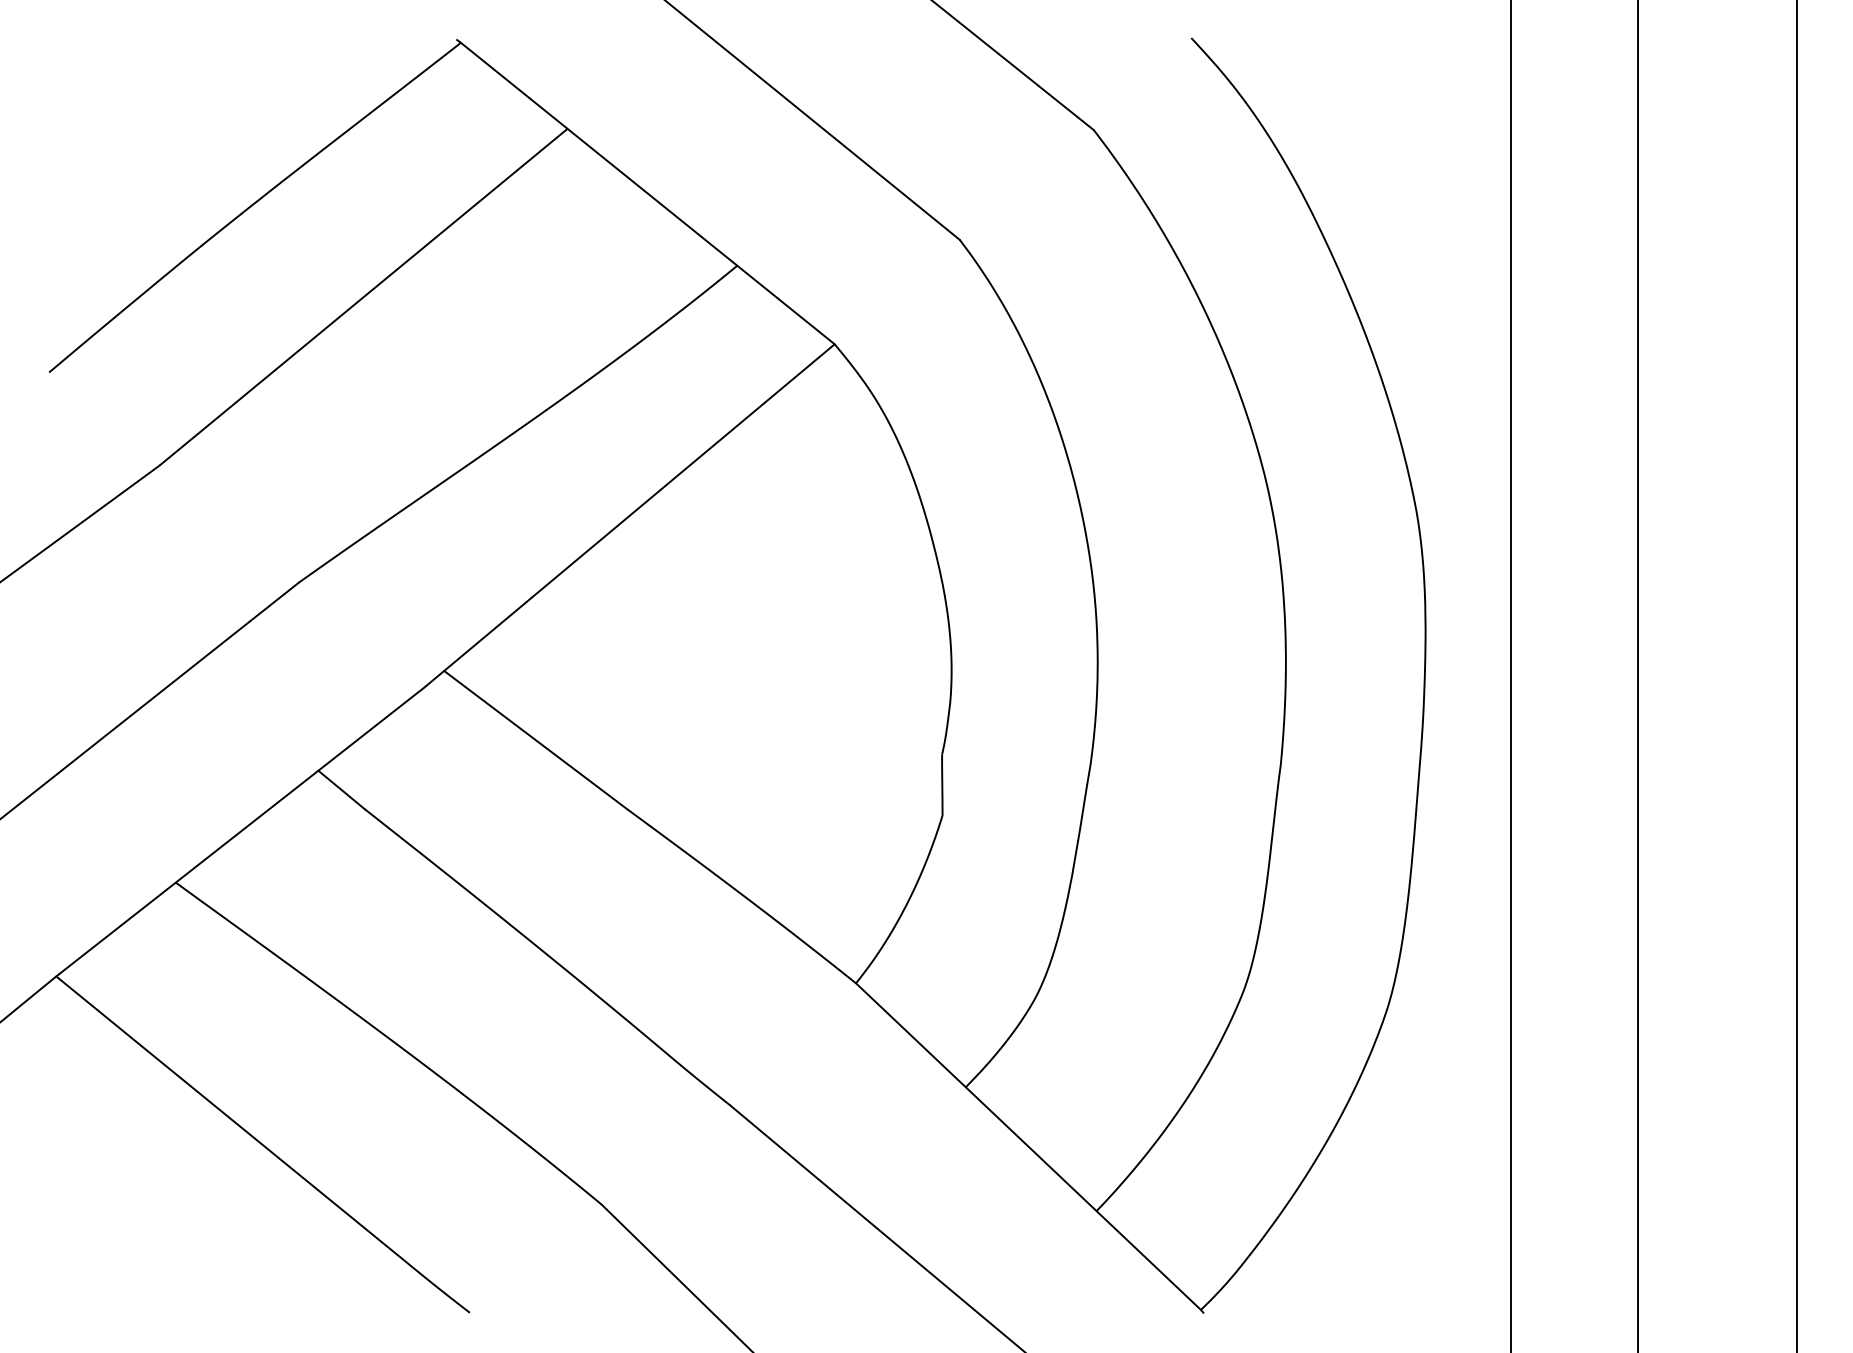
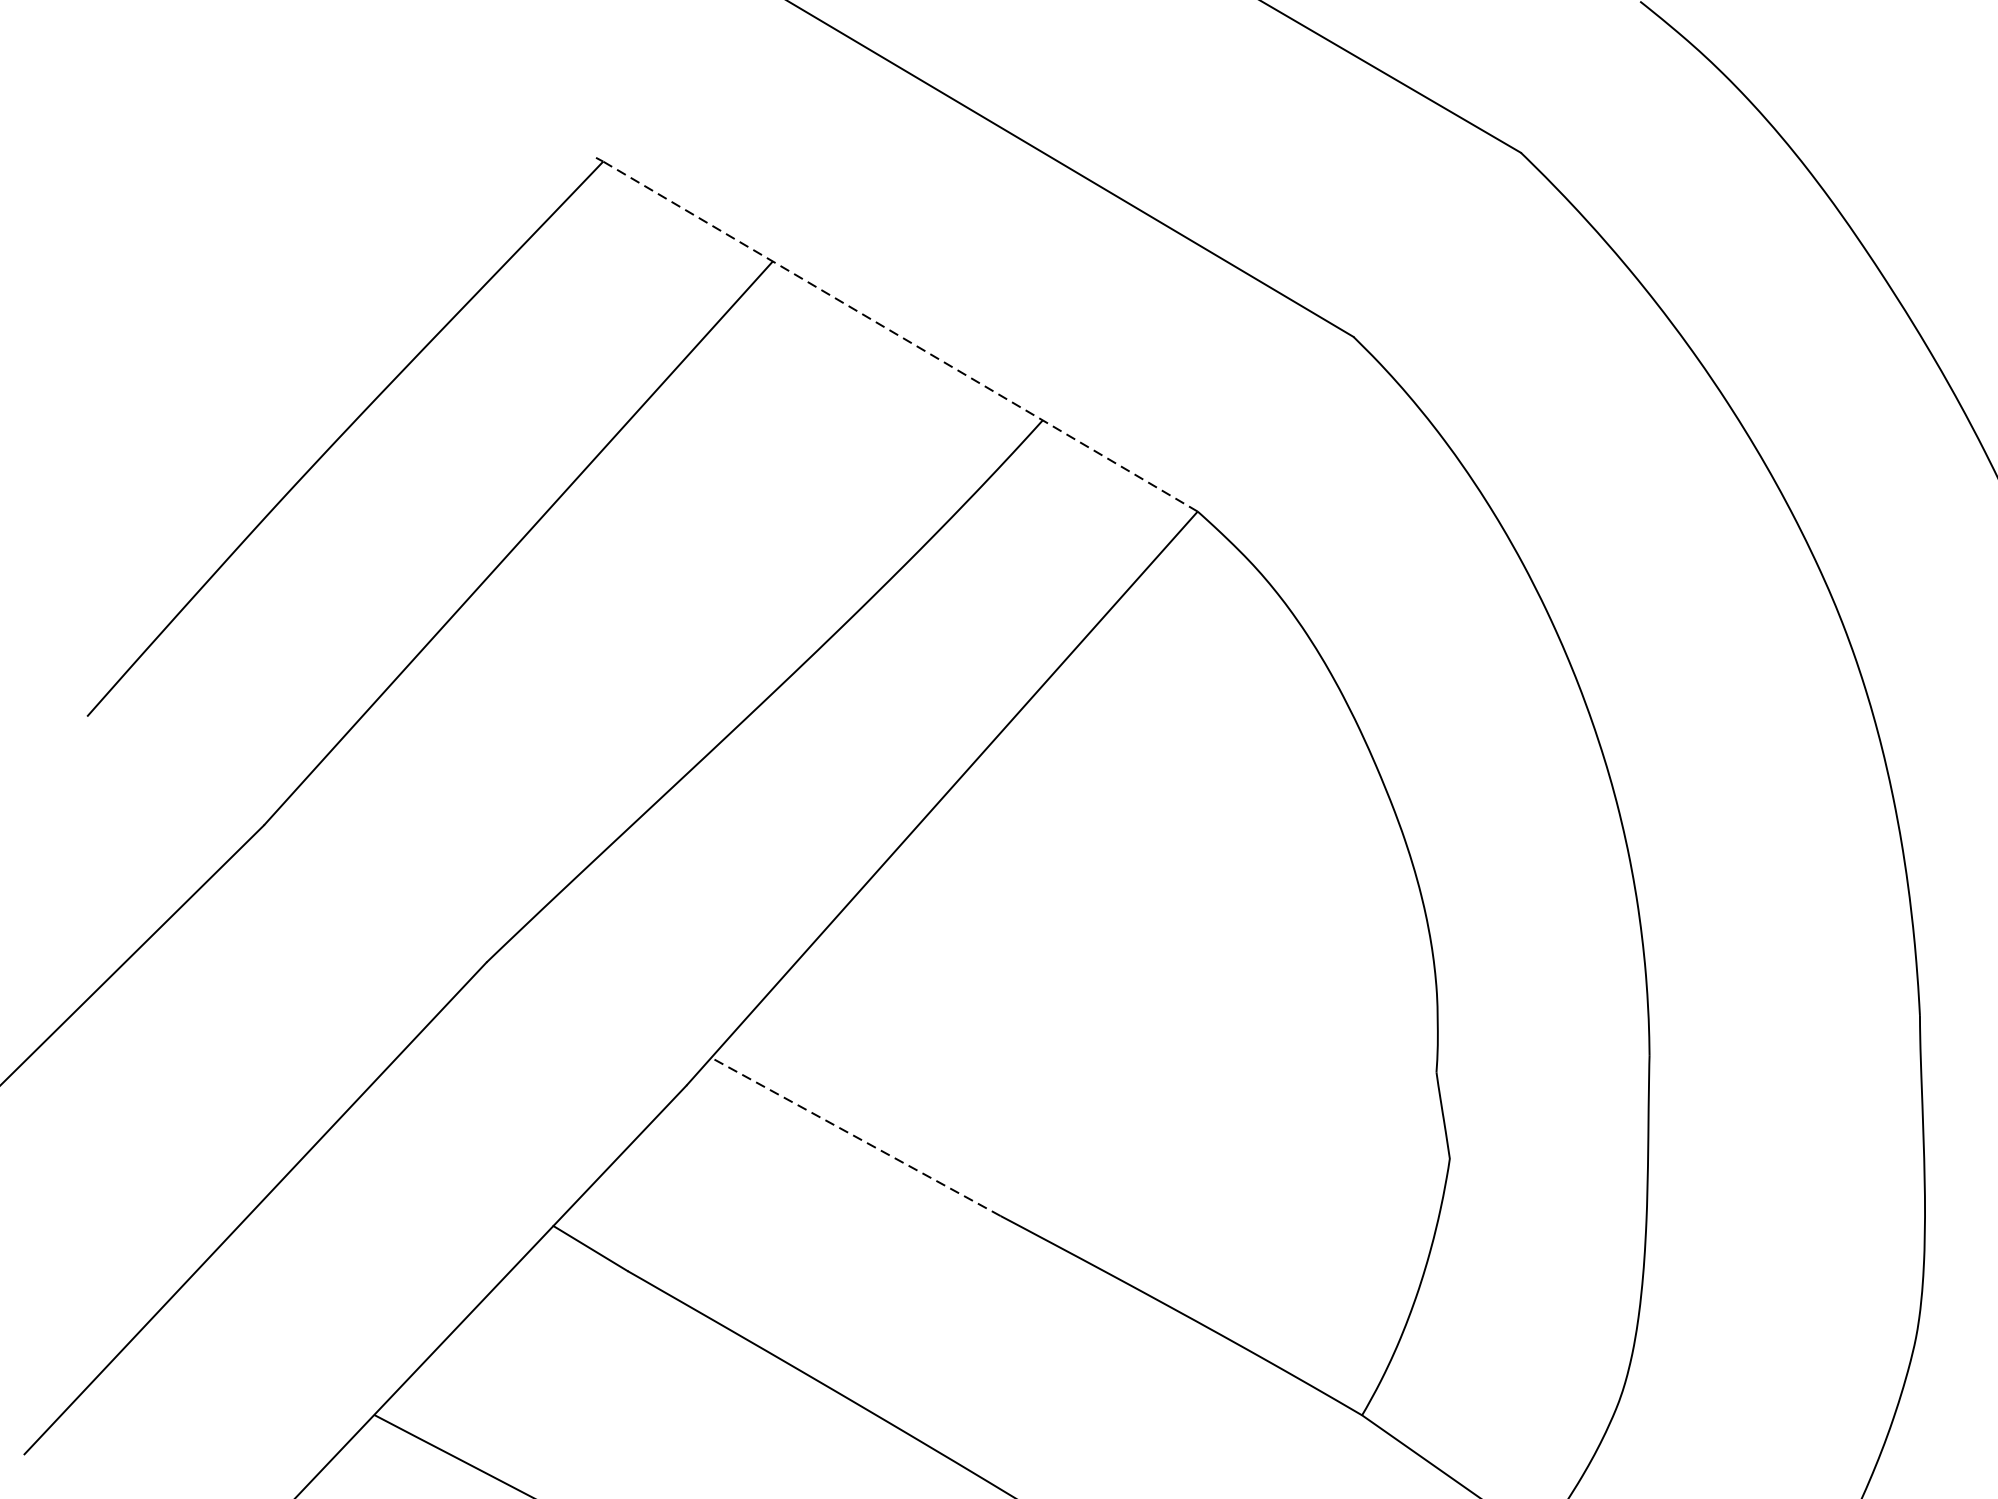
line: (647, 193) -> (900, 336), solid -> dashed
line: (535, 740) -> (855, 1137), solid -> dashed

